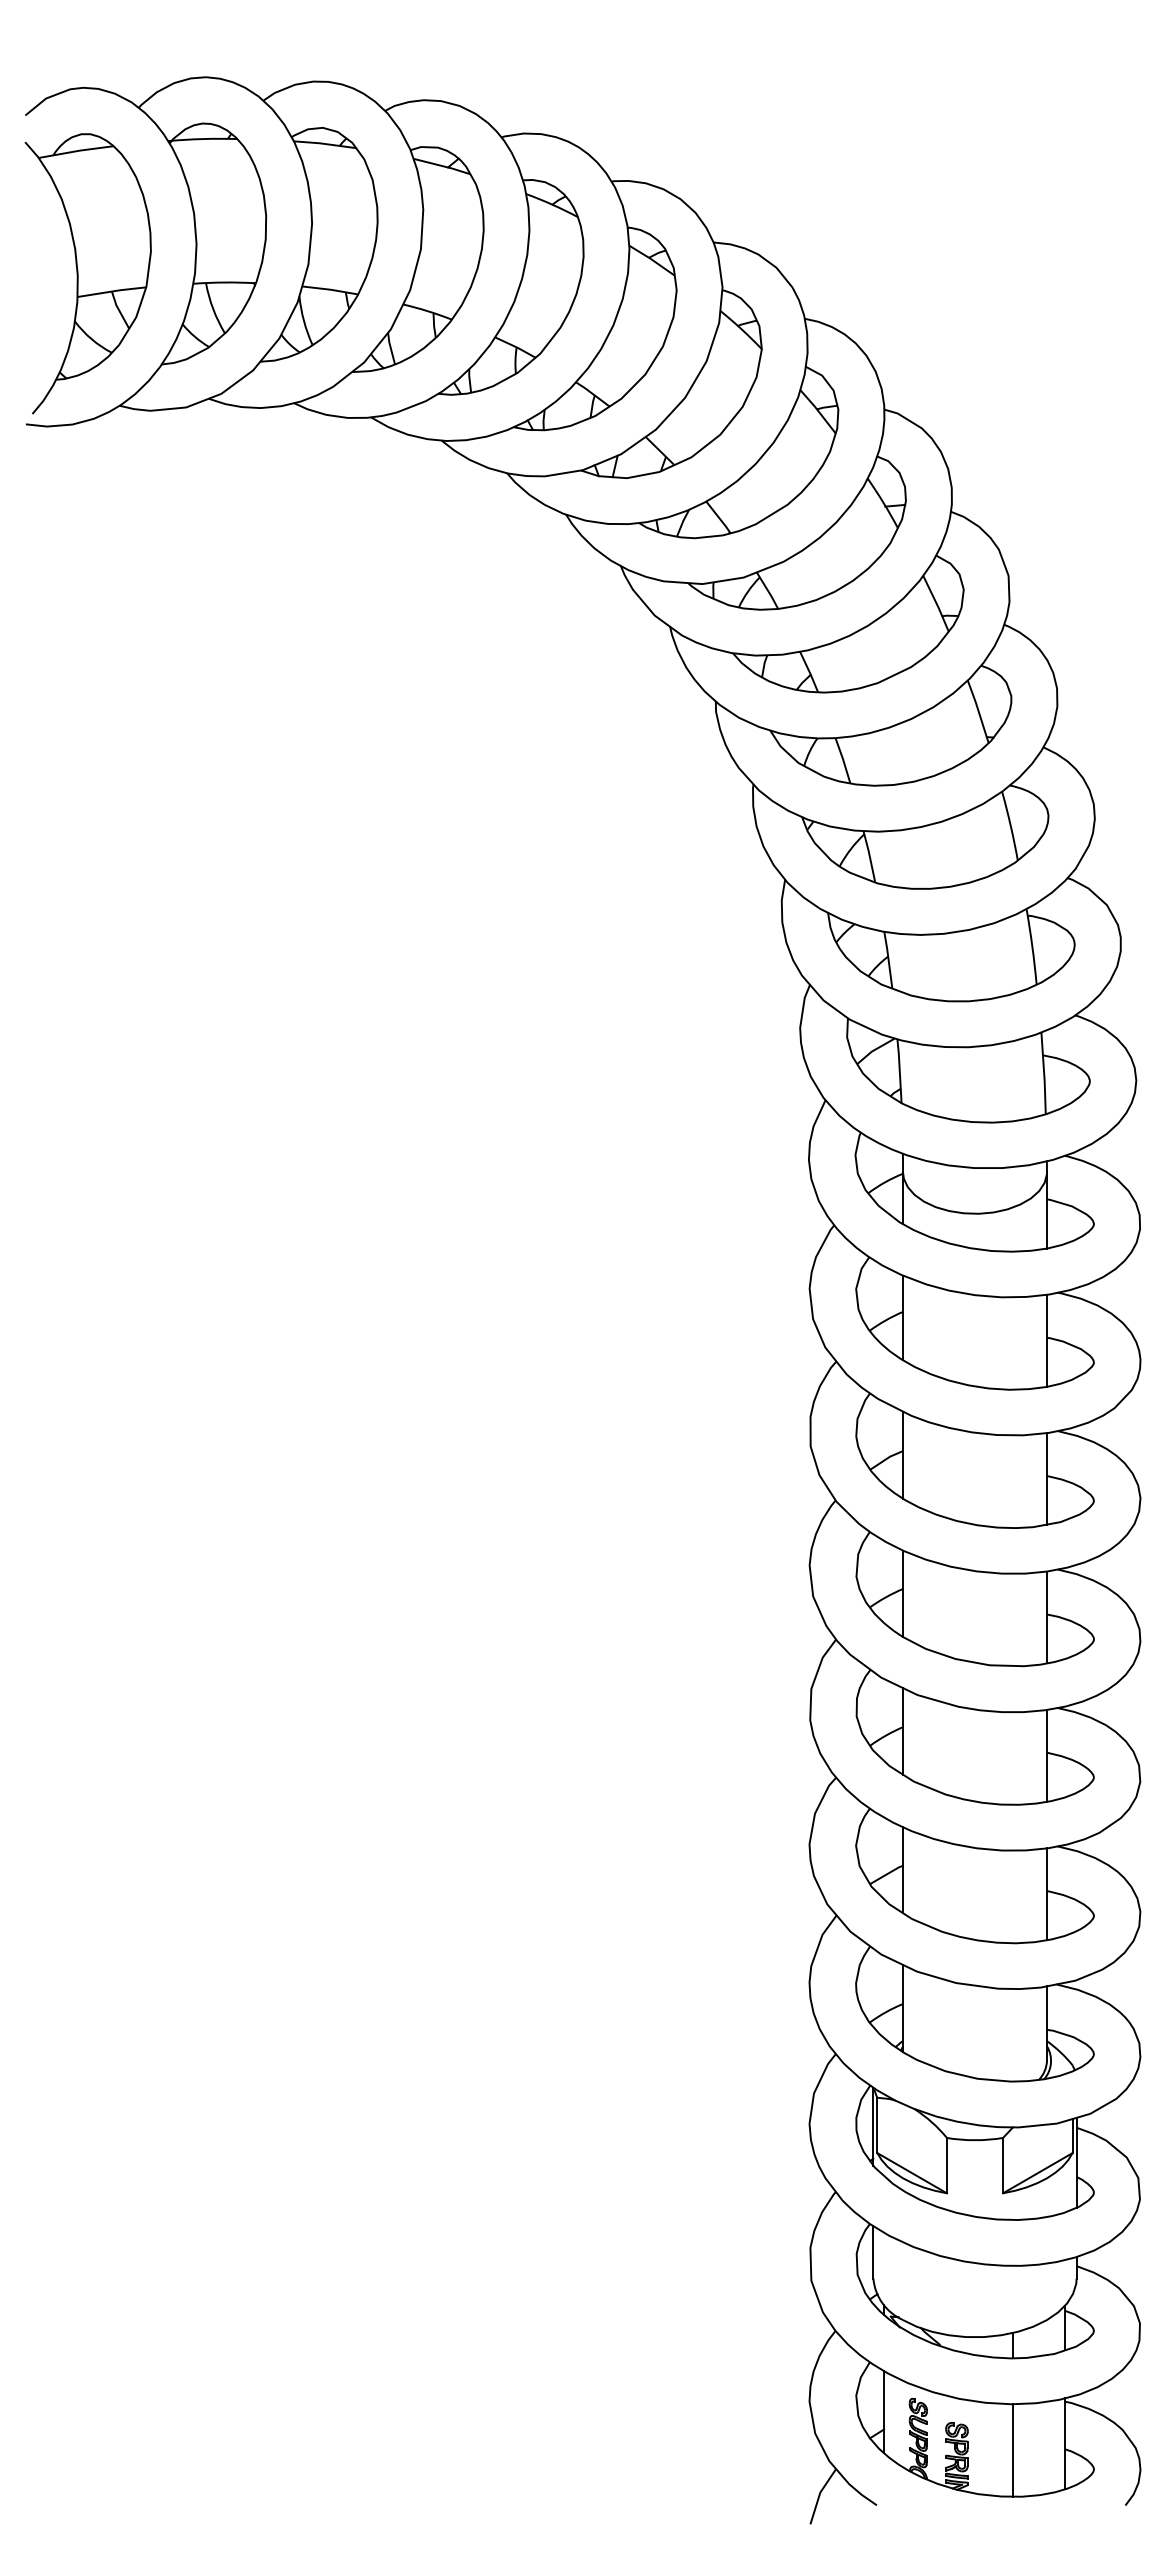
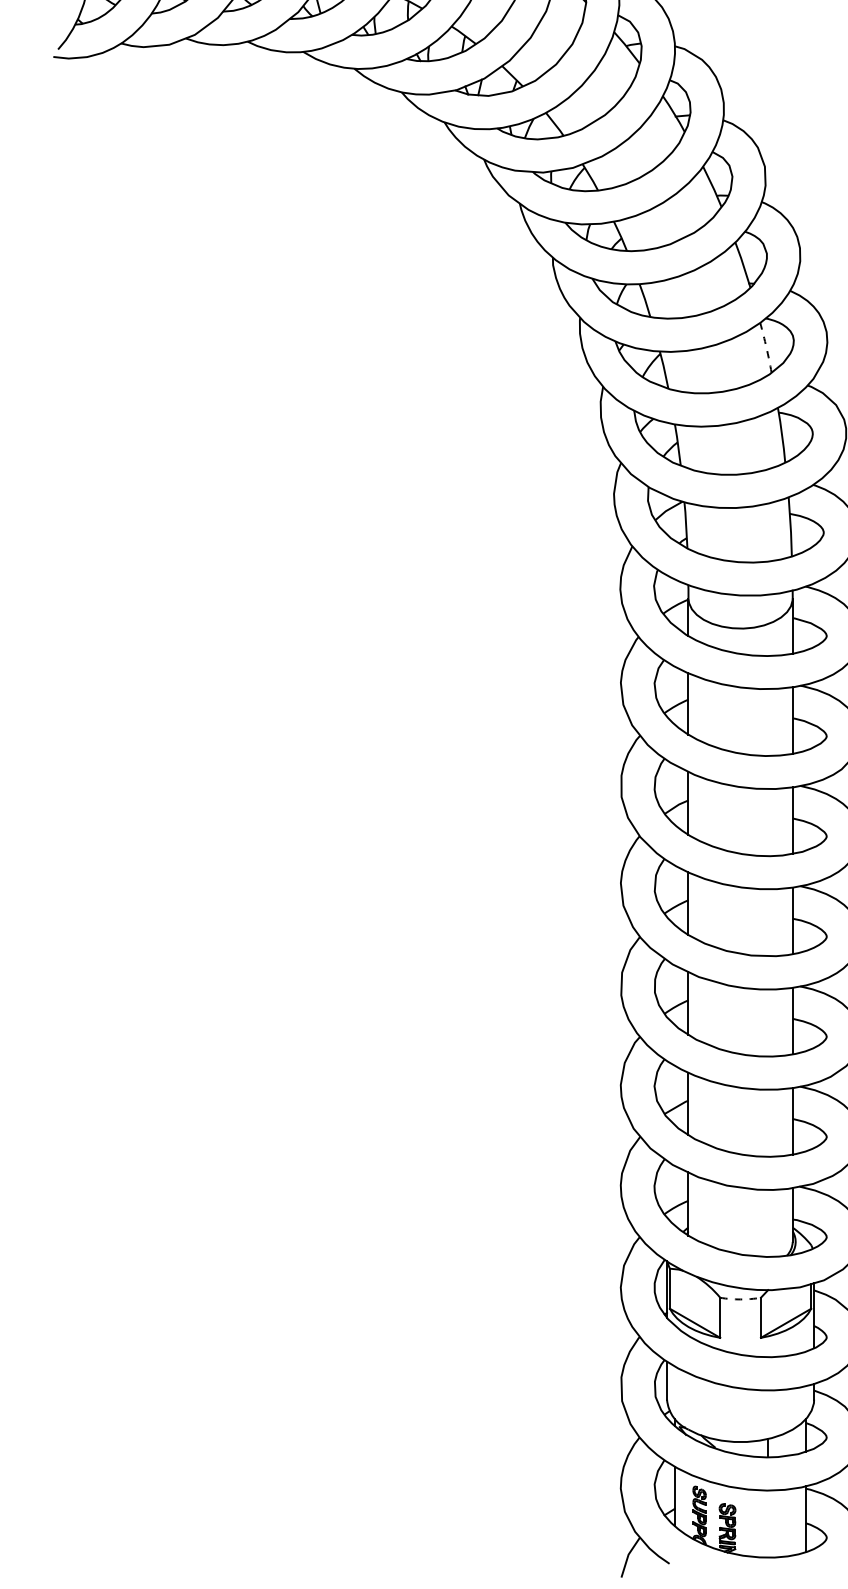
arc: (1010, 825) -> (766, 347), solid -> dashed
arc: (974, 2140) -> (740, 1299), solid -> dashed
line: (1013, 2450) -> (768, 1524), removed

